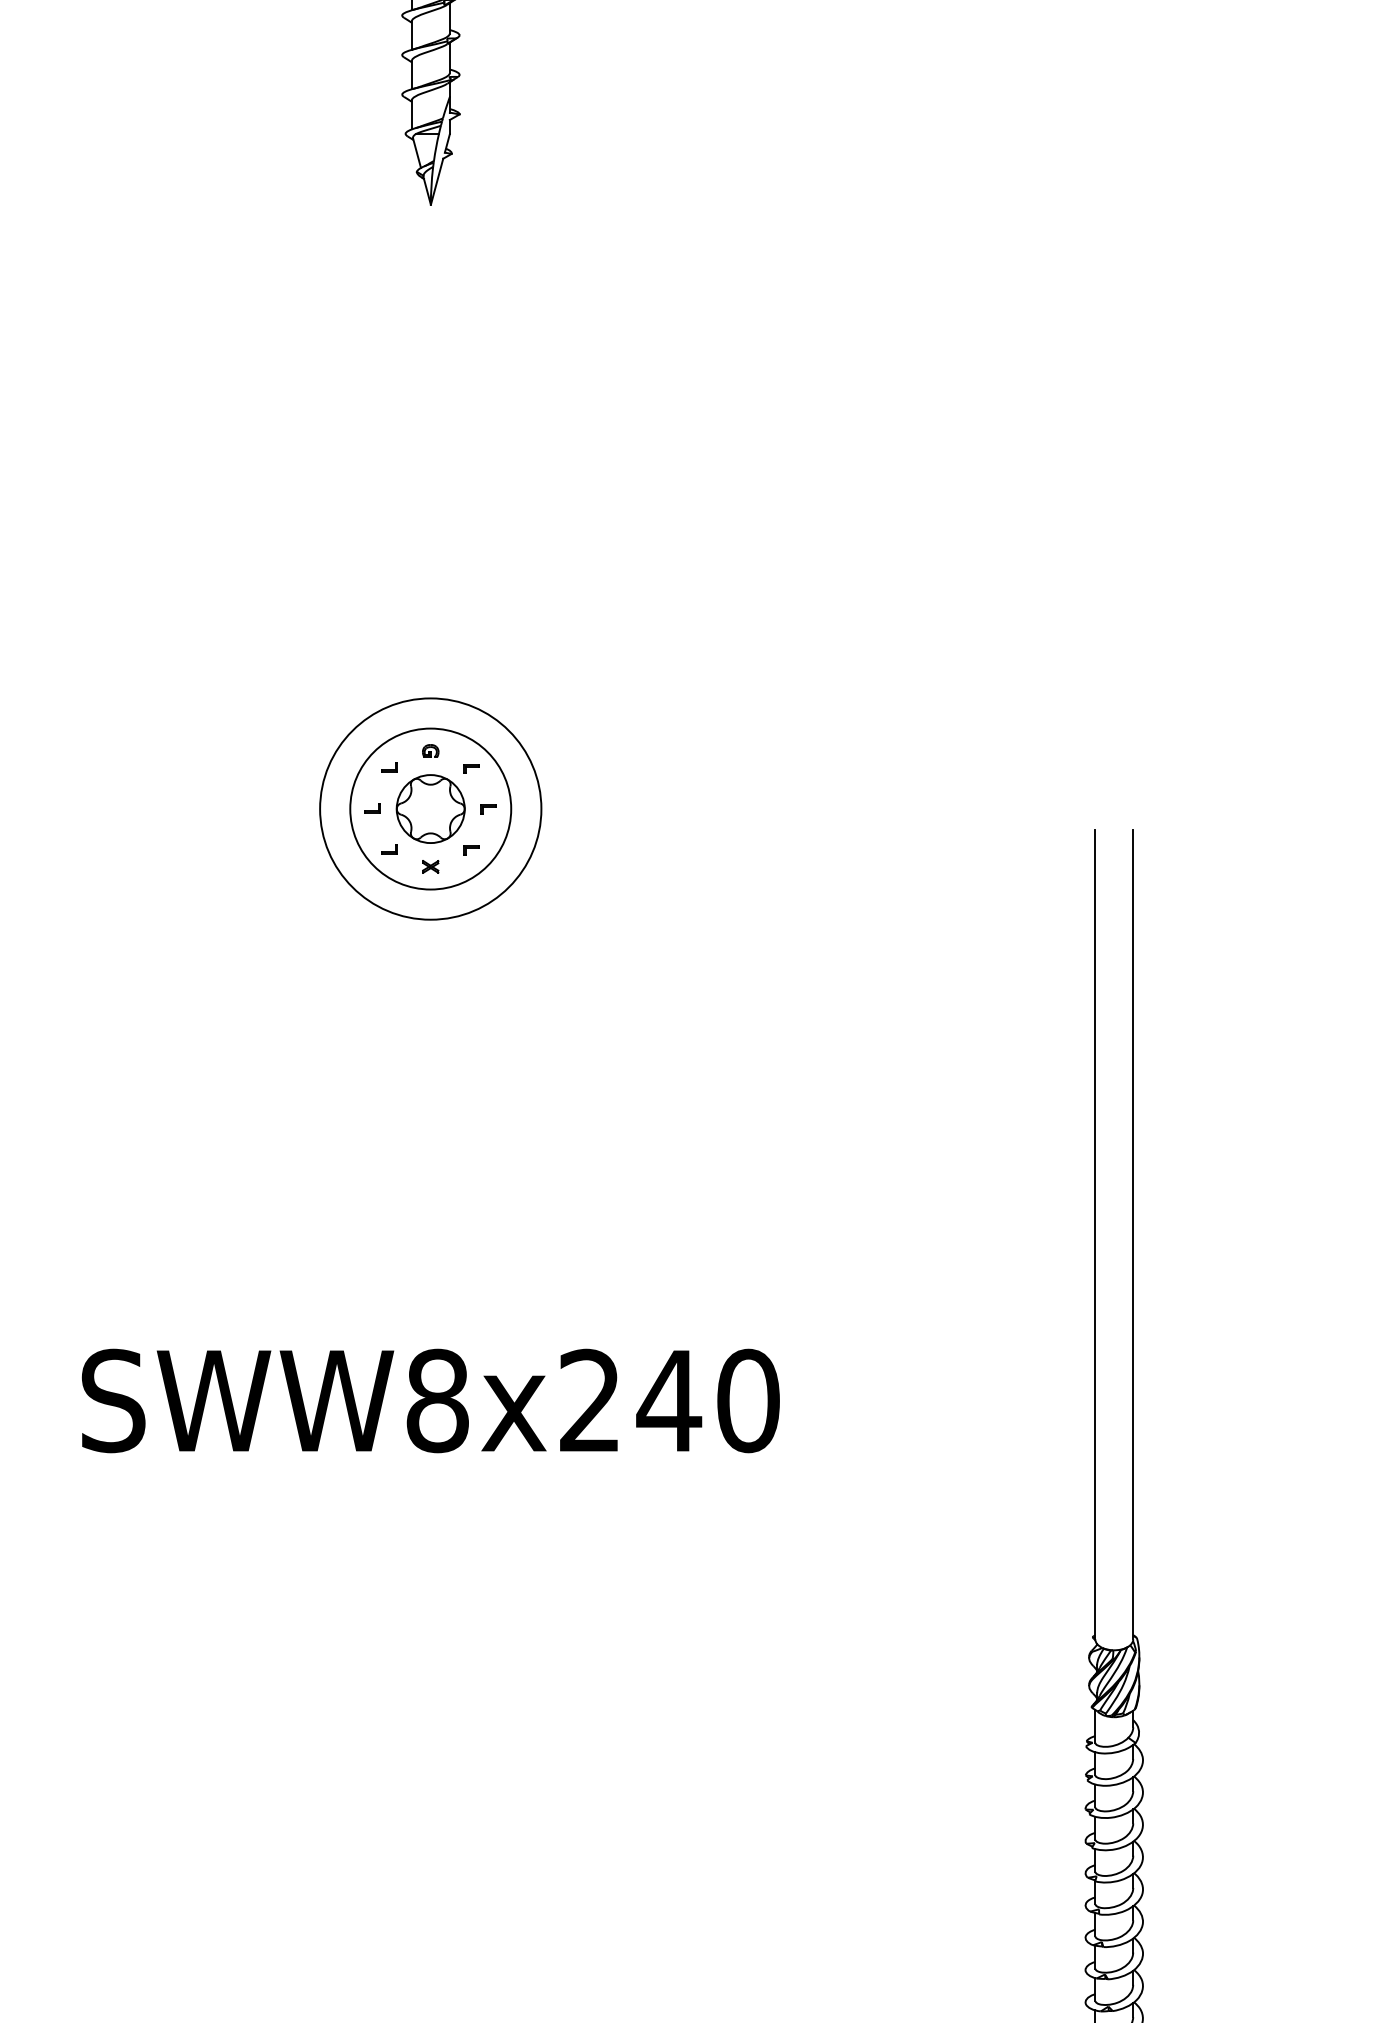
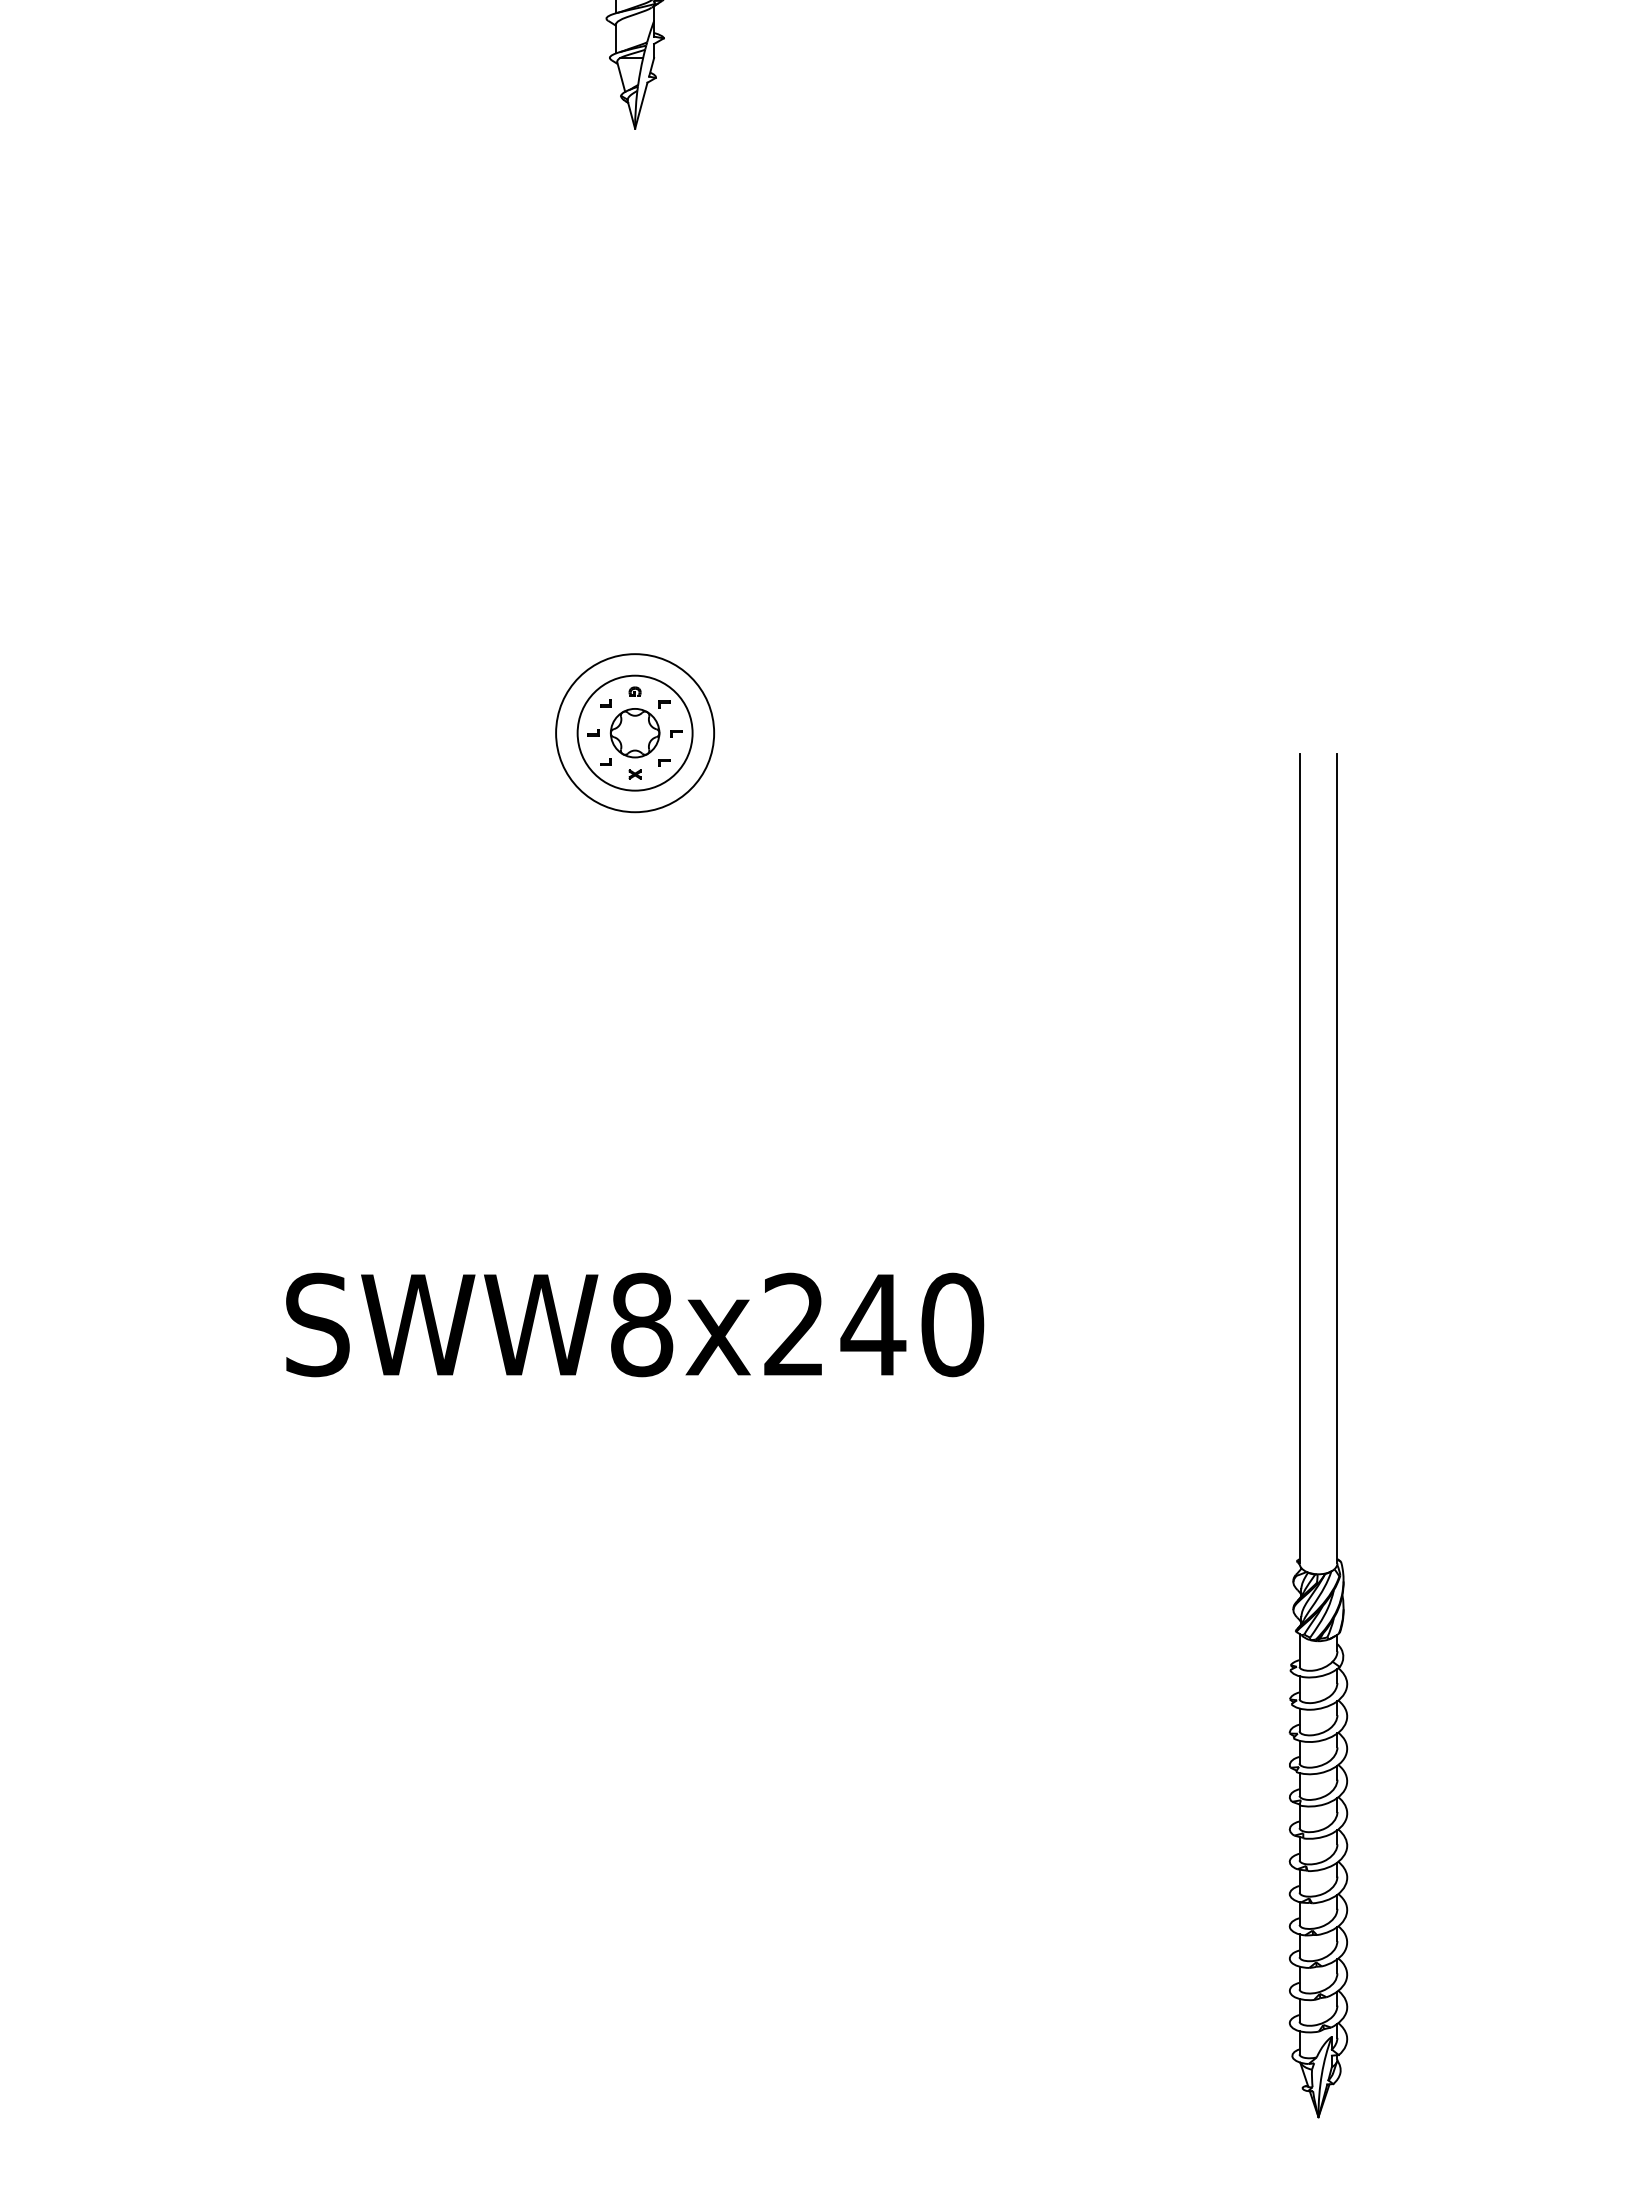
part: (431, 809) -> (635, 733), size x0.71

